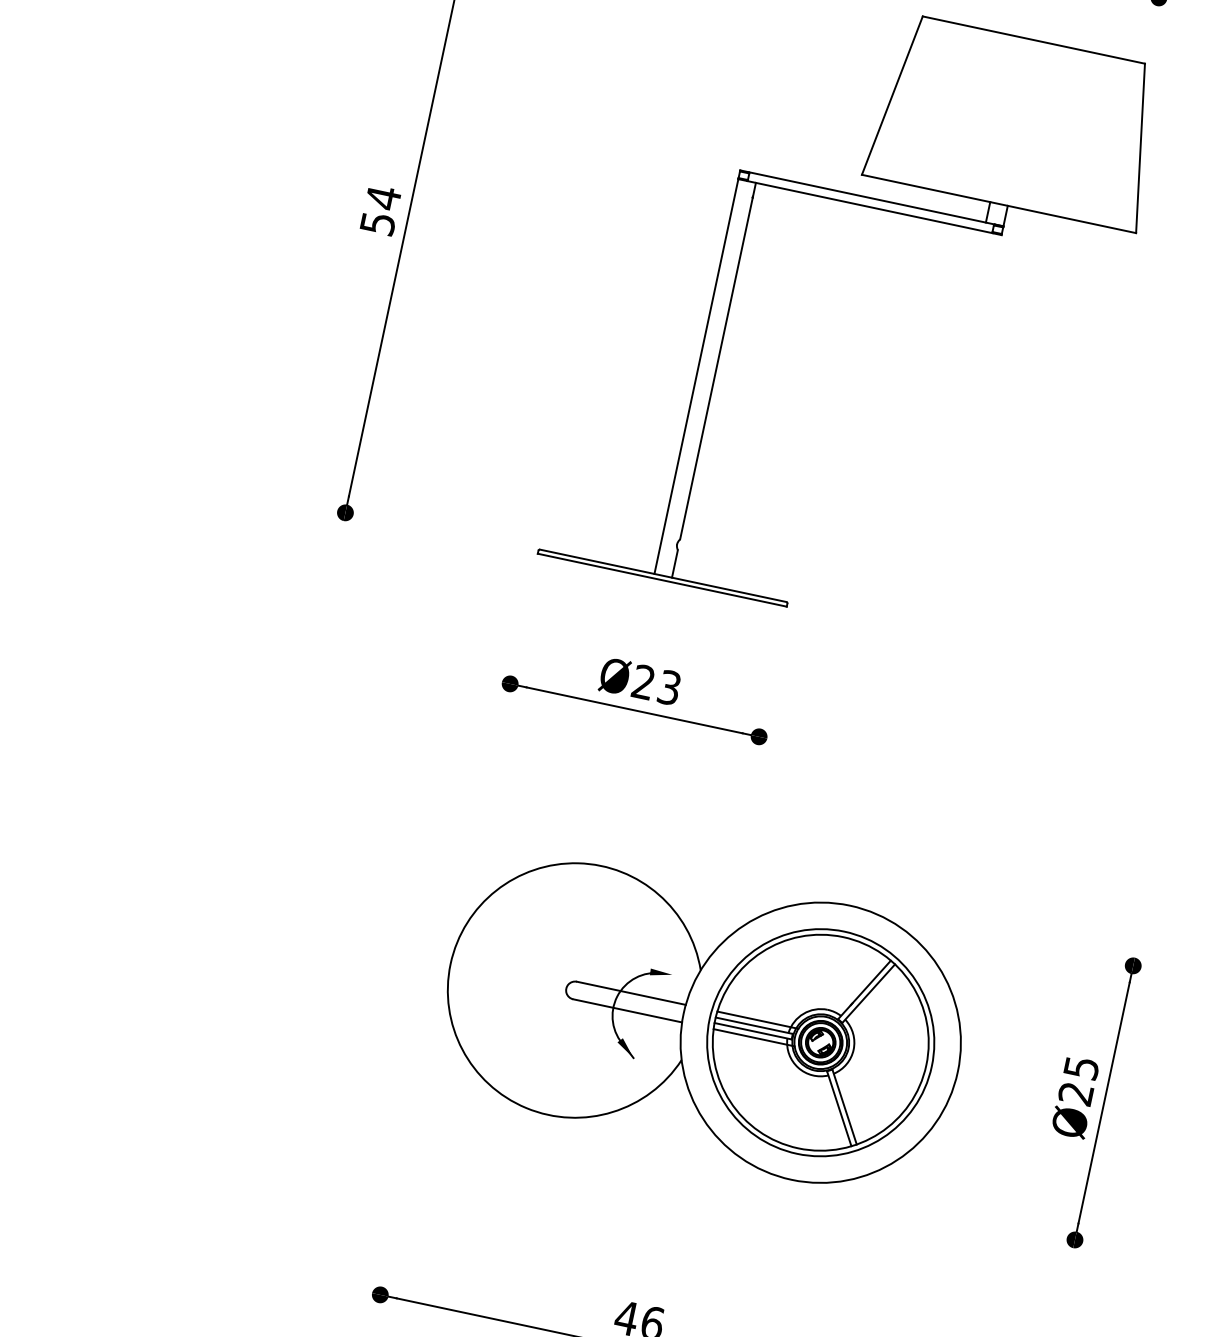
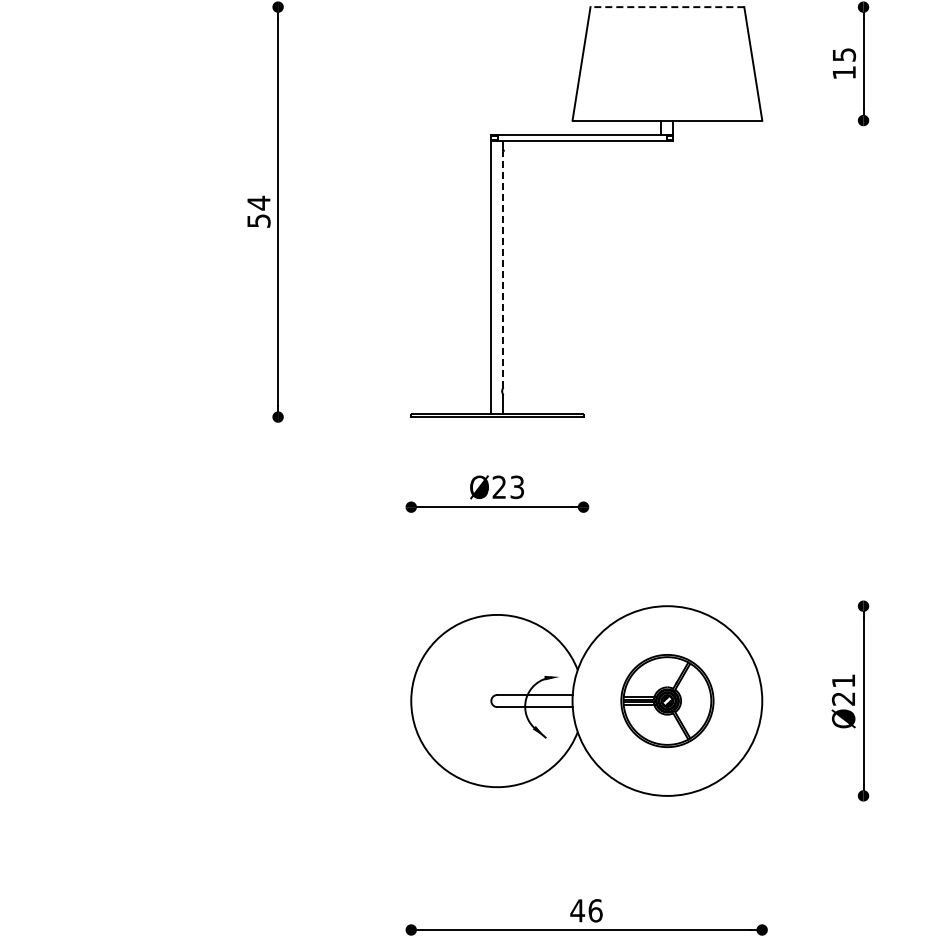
line: (1033, 40) -> (667, 7), solid -> dashed
line: (716, 368) -> (503, 269), solid -> dashed
part: (821, 1041) -> (667, 700), size x0.6
text: (1081, 1067) -> (843, 680), Ø25 -> Ø21

